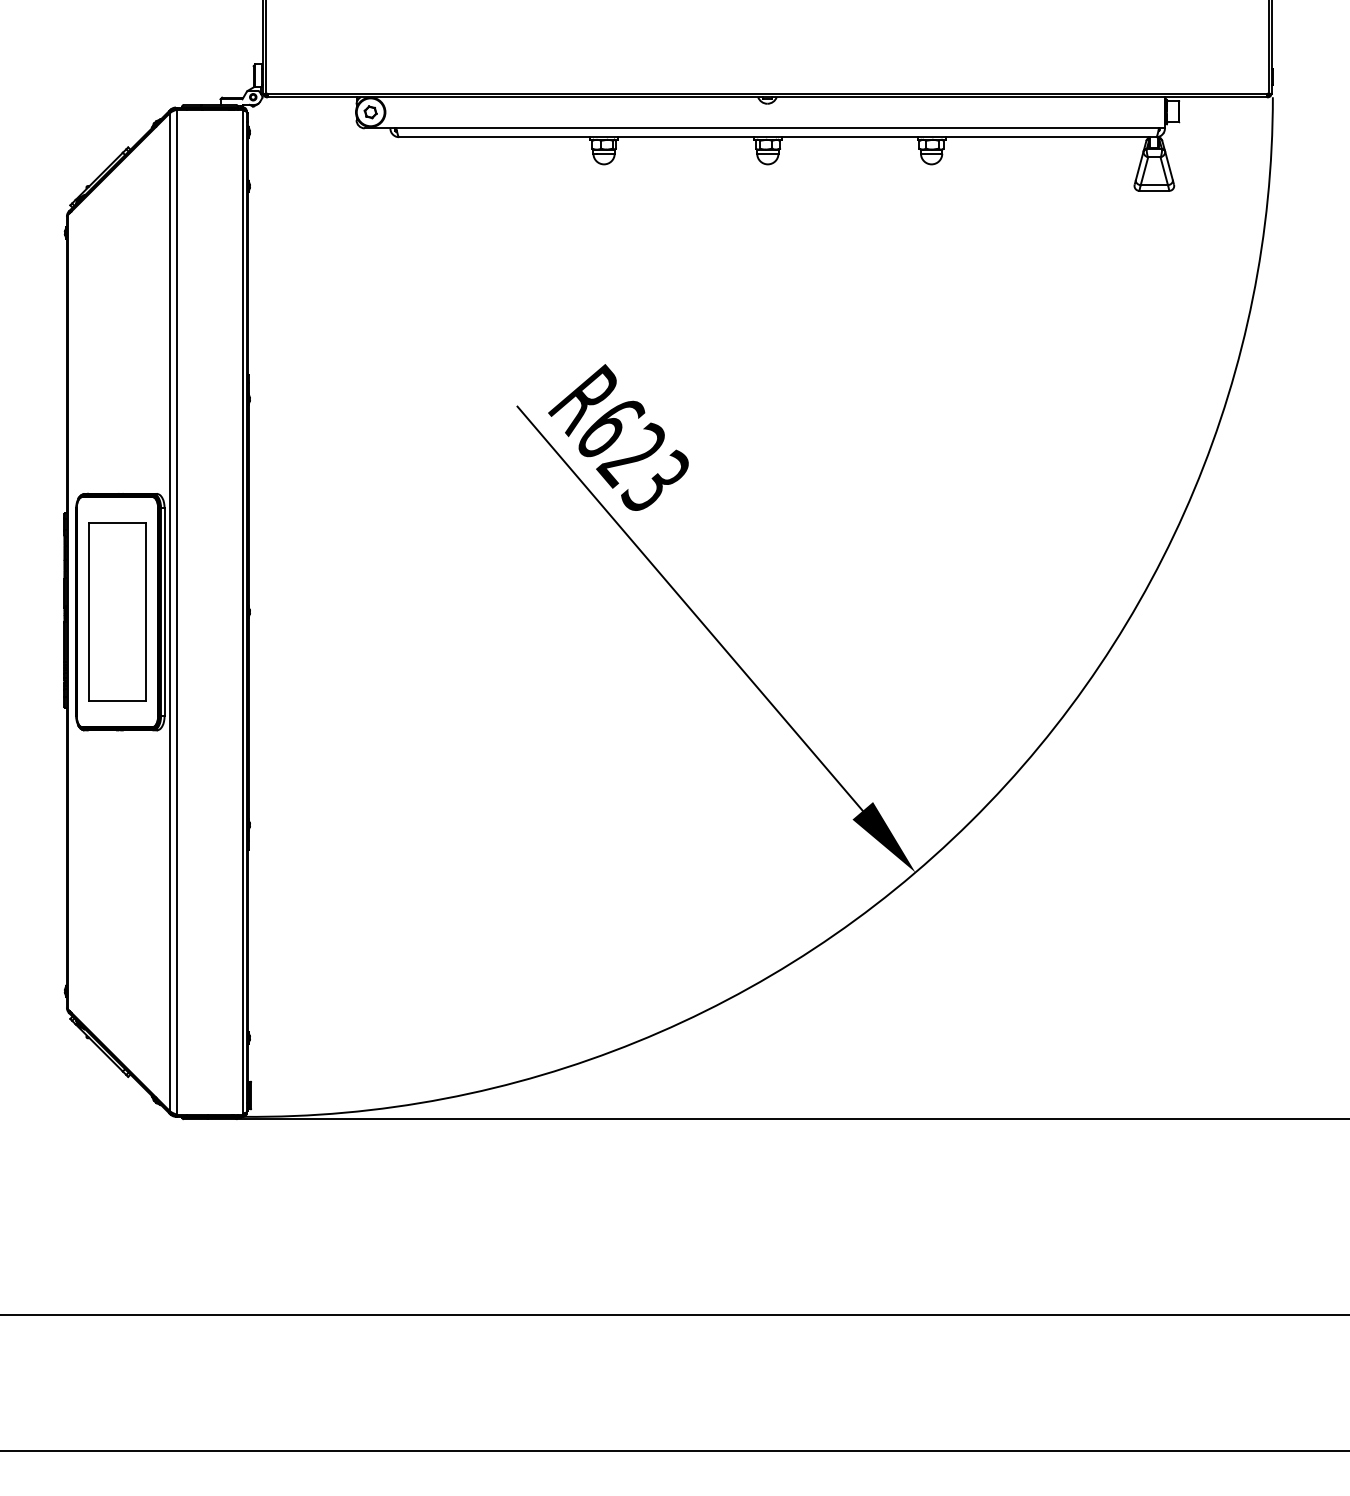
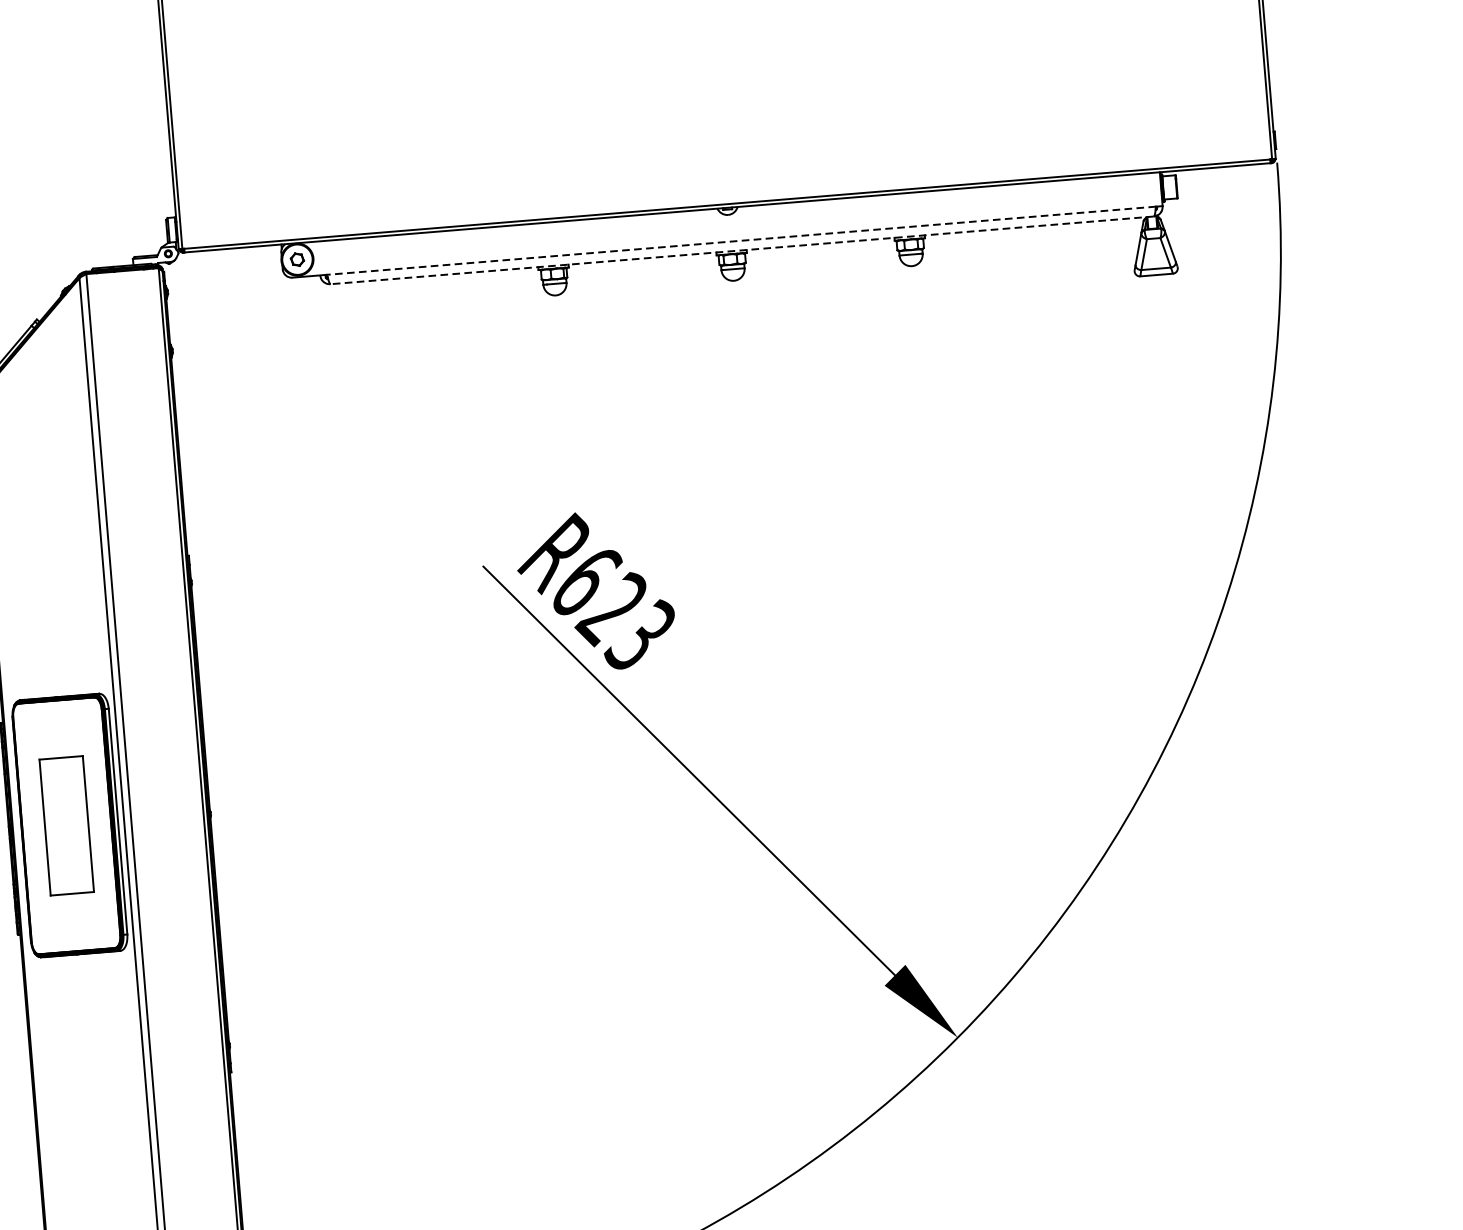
line: (777, 128) -> (741, 240), solid -> dashed
line: (777, 137) -> (742, 250), solid -> dashed
part: (117, 611) -> (66, 825), size x0.7

